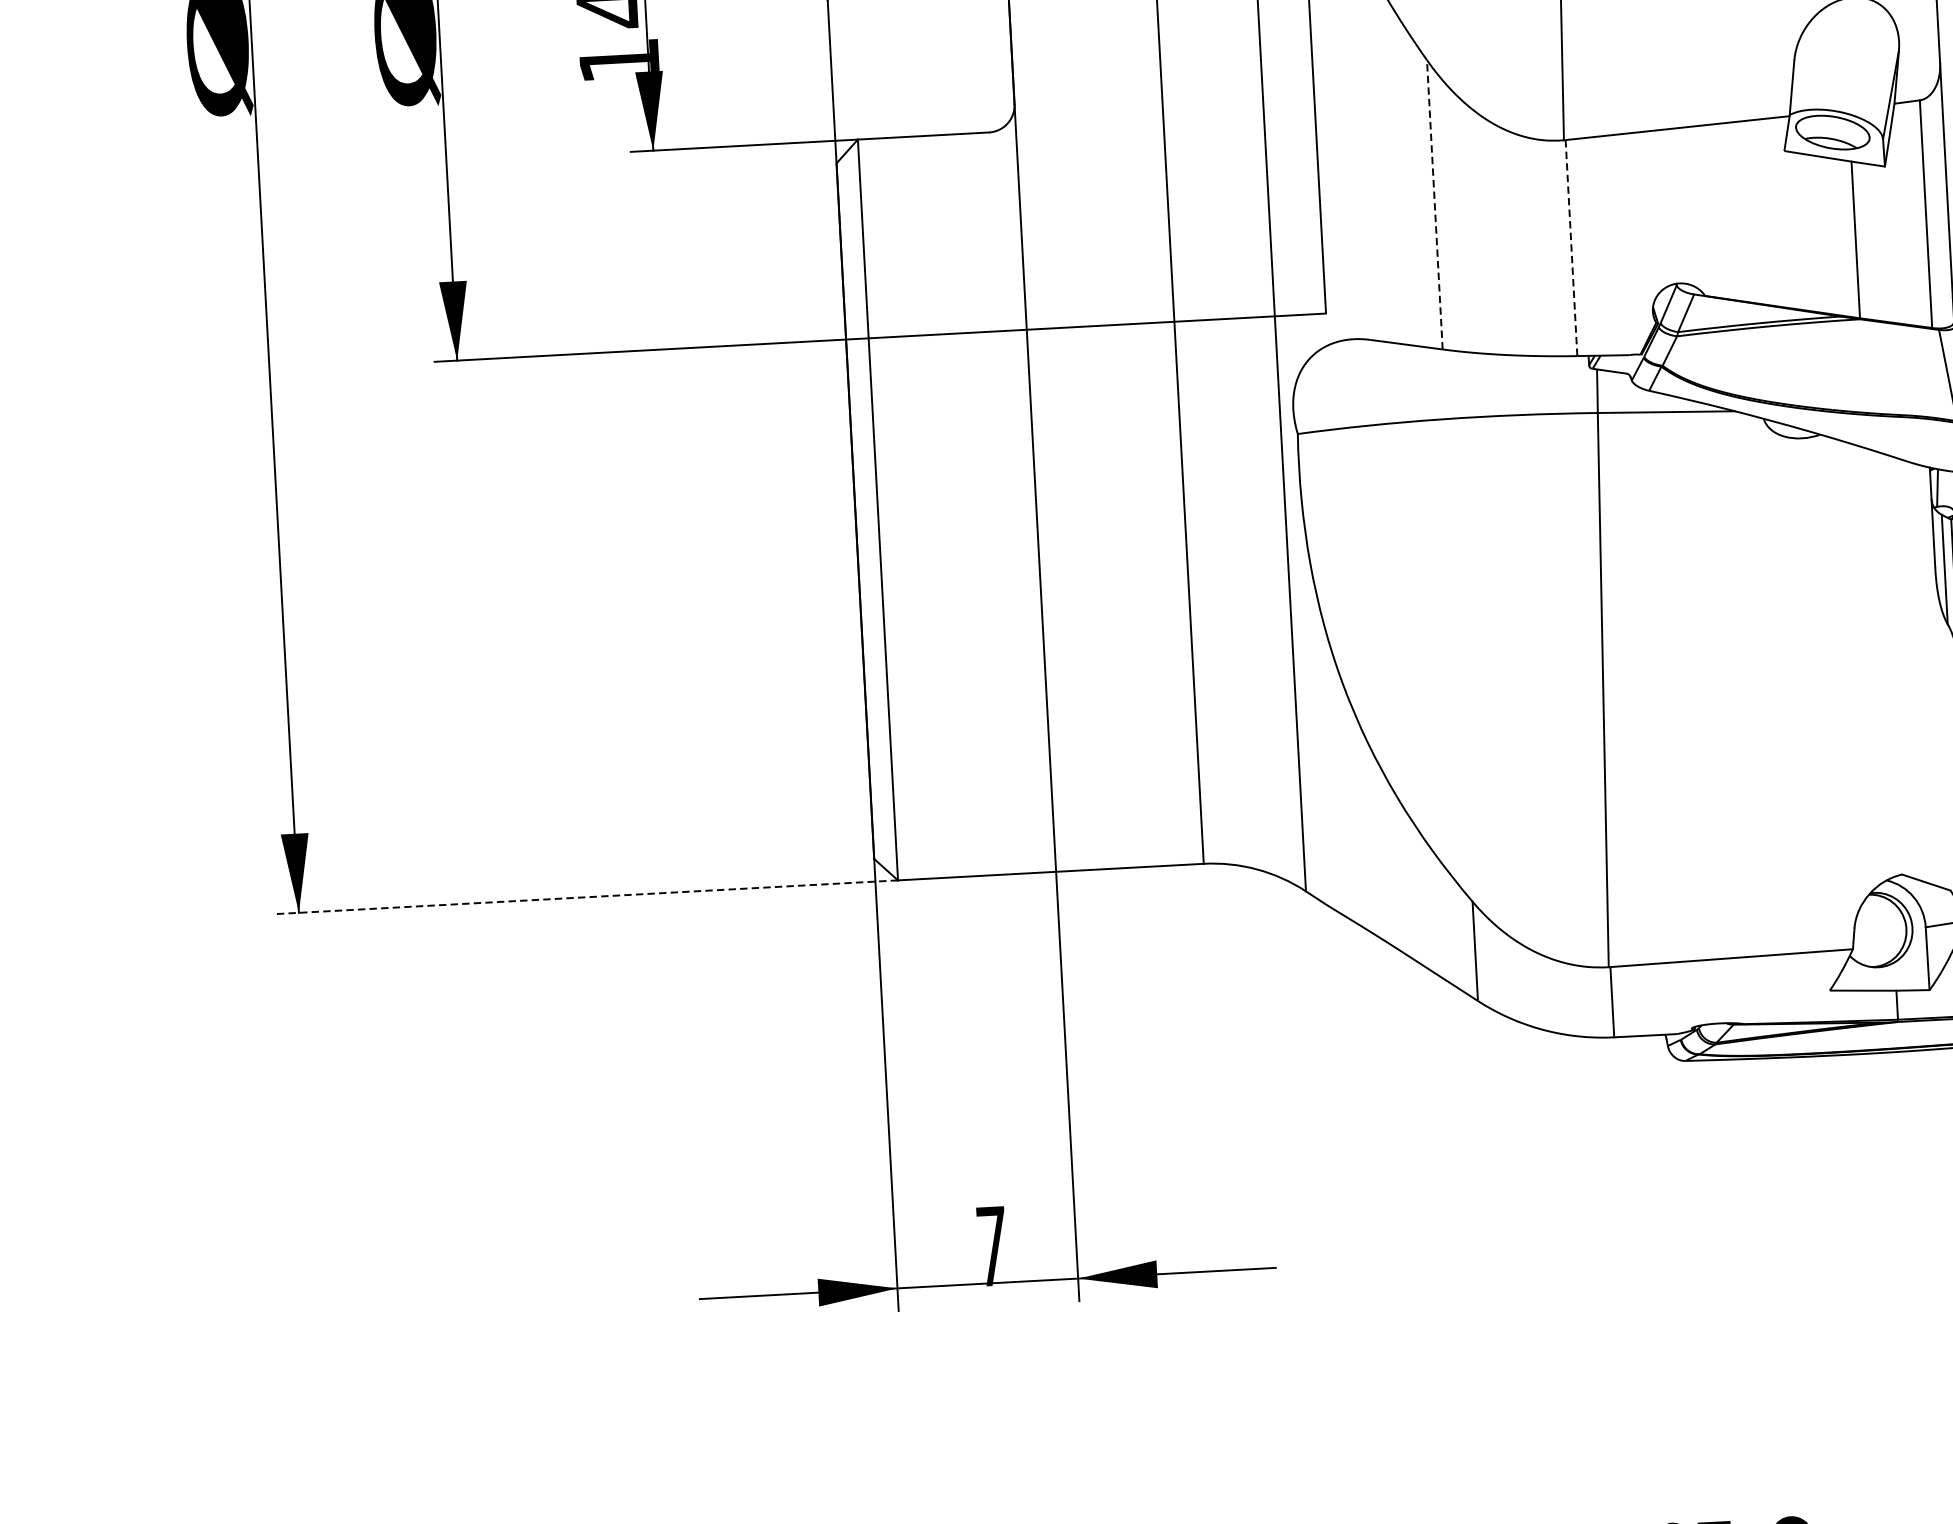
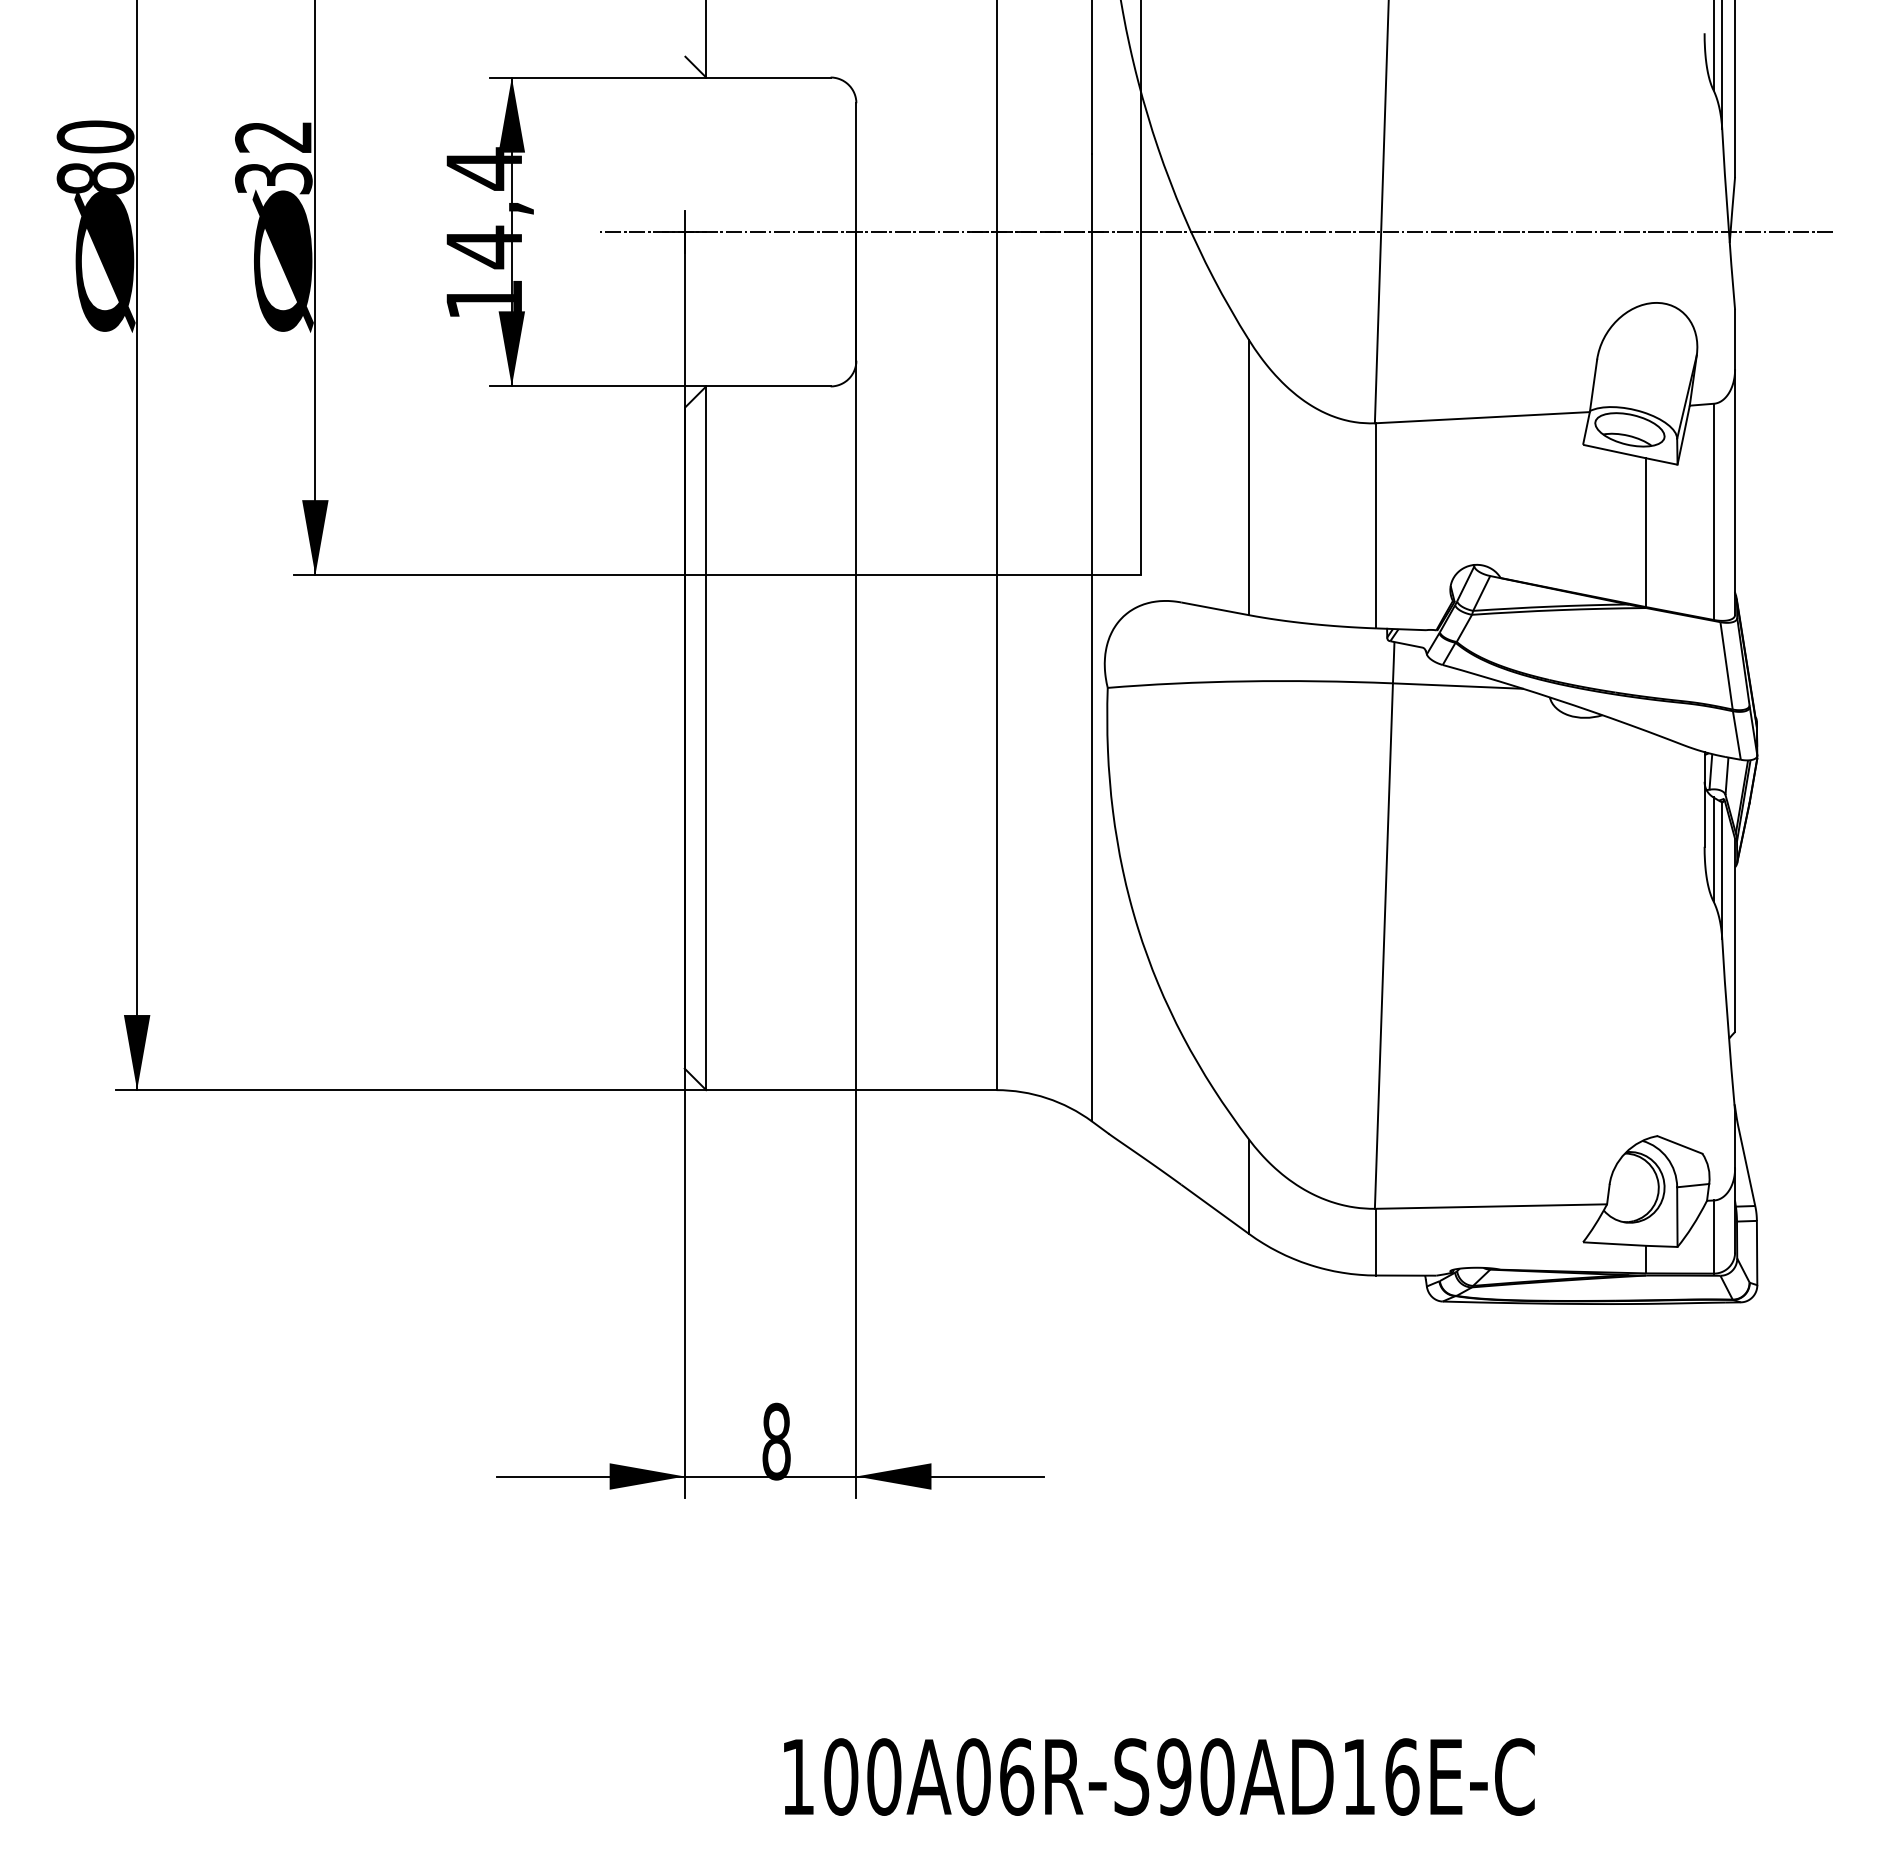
line: (1435, 204) -> (1249, 477), dashed -> solid
line: (1571, 247) -> (1376, 525), dashed -> solid
line: (586, 897) -> (410, 1090), dashed -> solid
text: (992, 1246) -> (776, 1441), 7 -> 8

